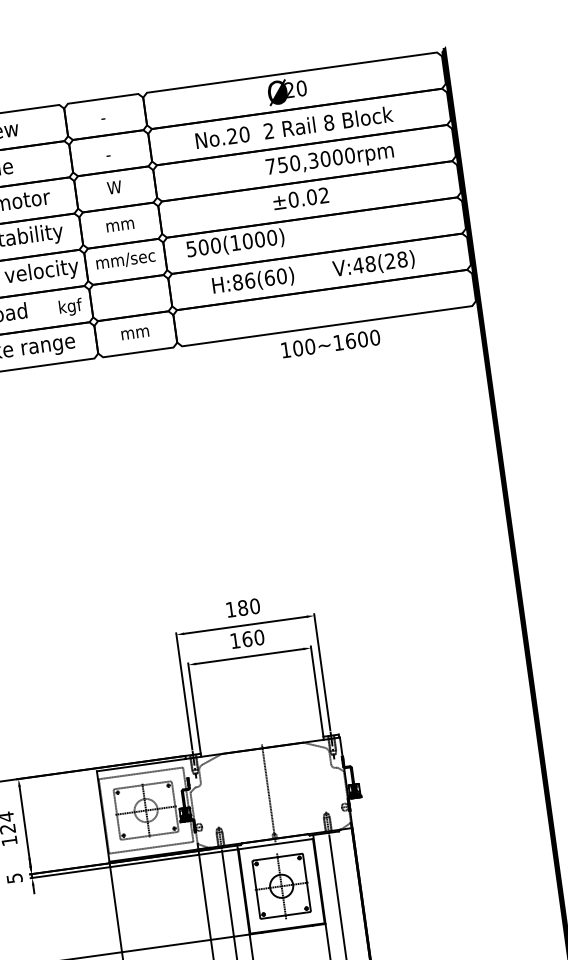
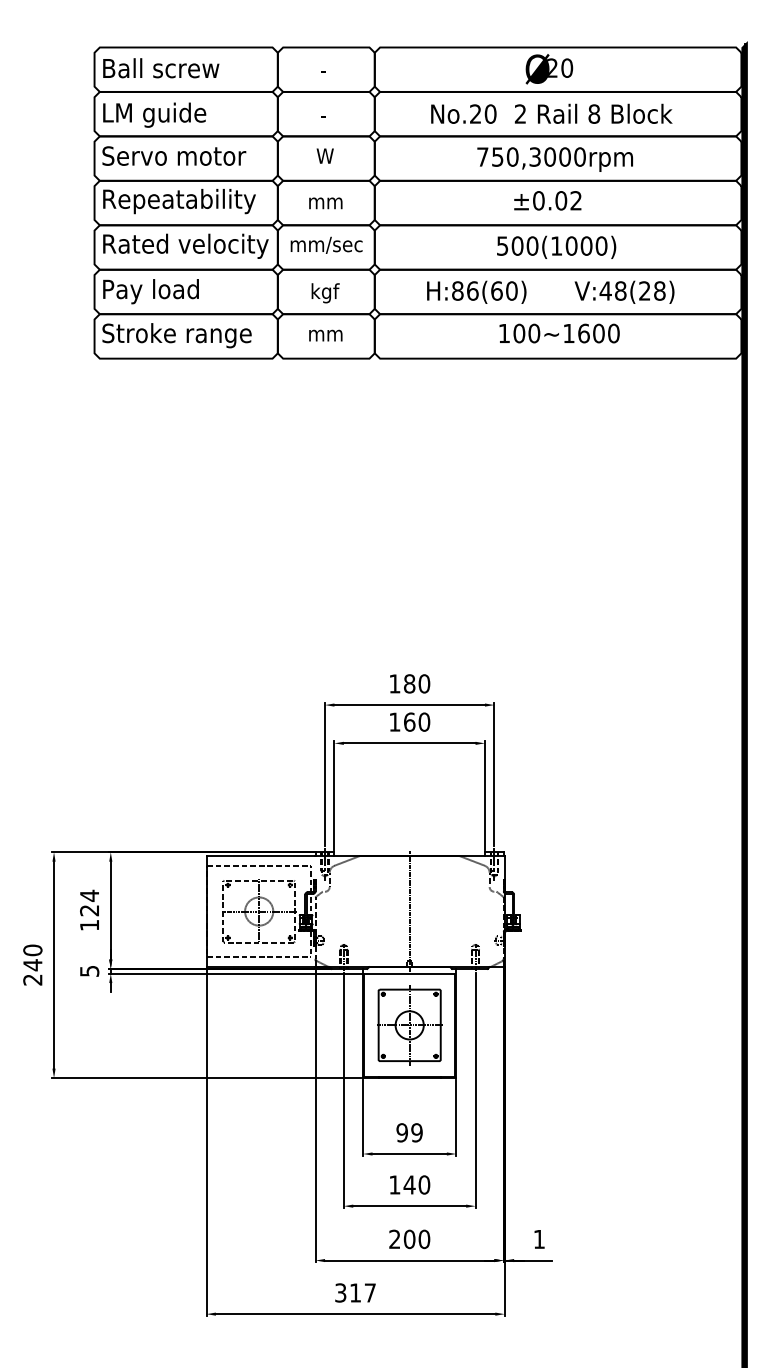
text: (329, 160) -> (554, 159), moved
text: (235, 243) -> (556, 246), moved
text: (70, 307) -> (325, 293), moved
text: (330, 343) -> (559, 333), moved

